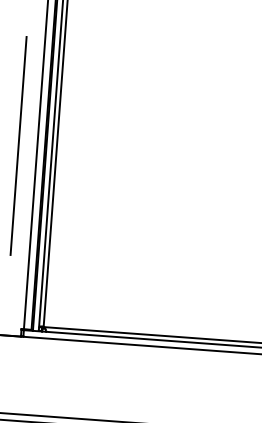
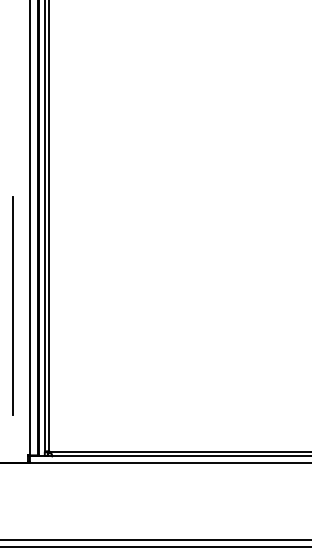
line: (17, 145) -> (12, 305), moved

